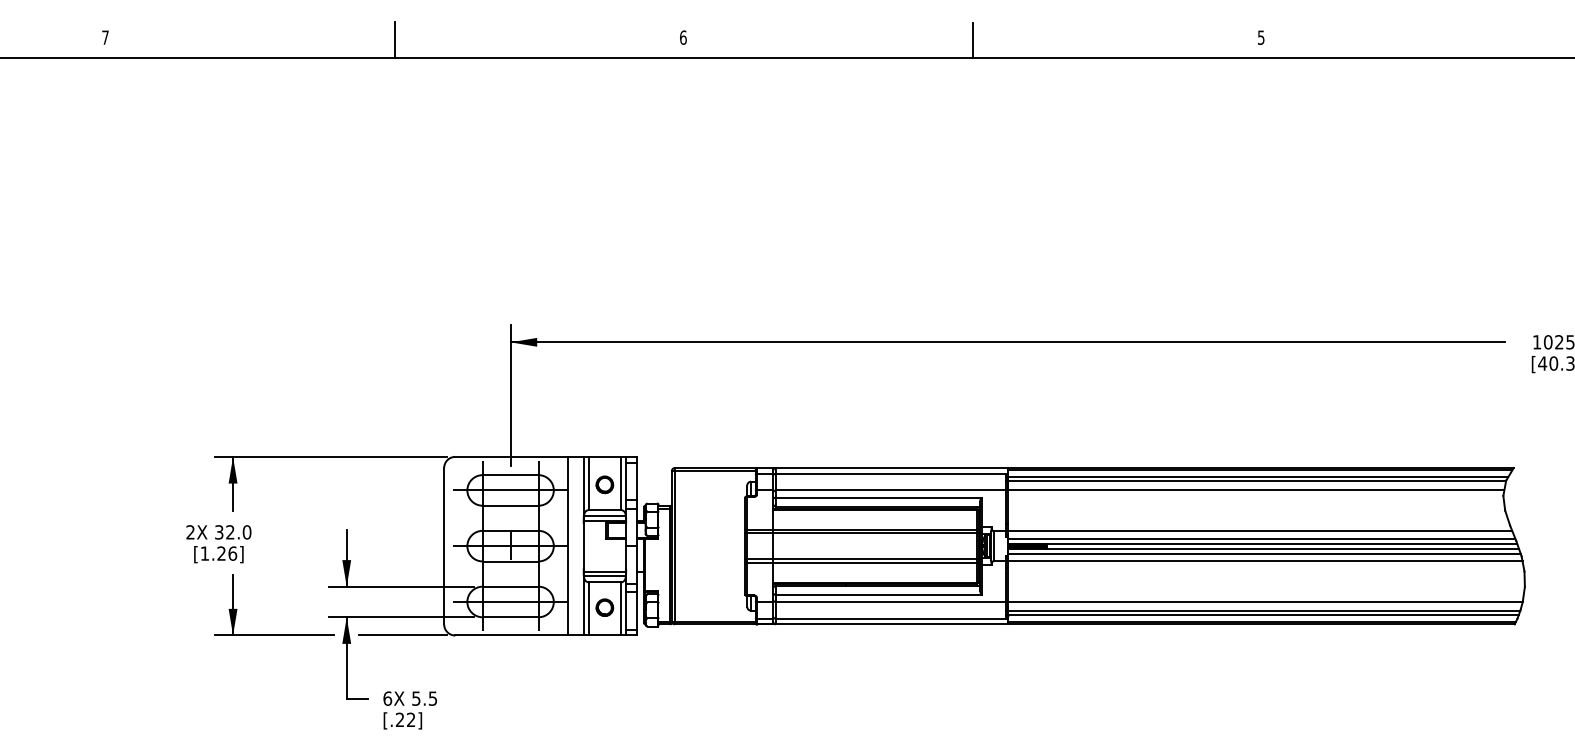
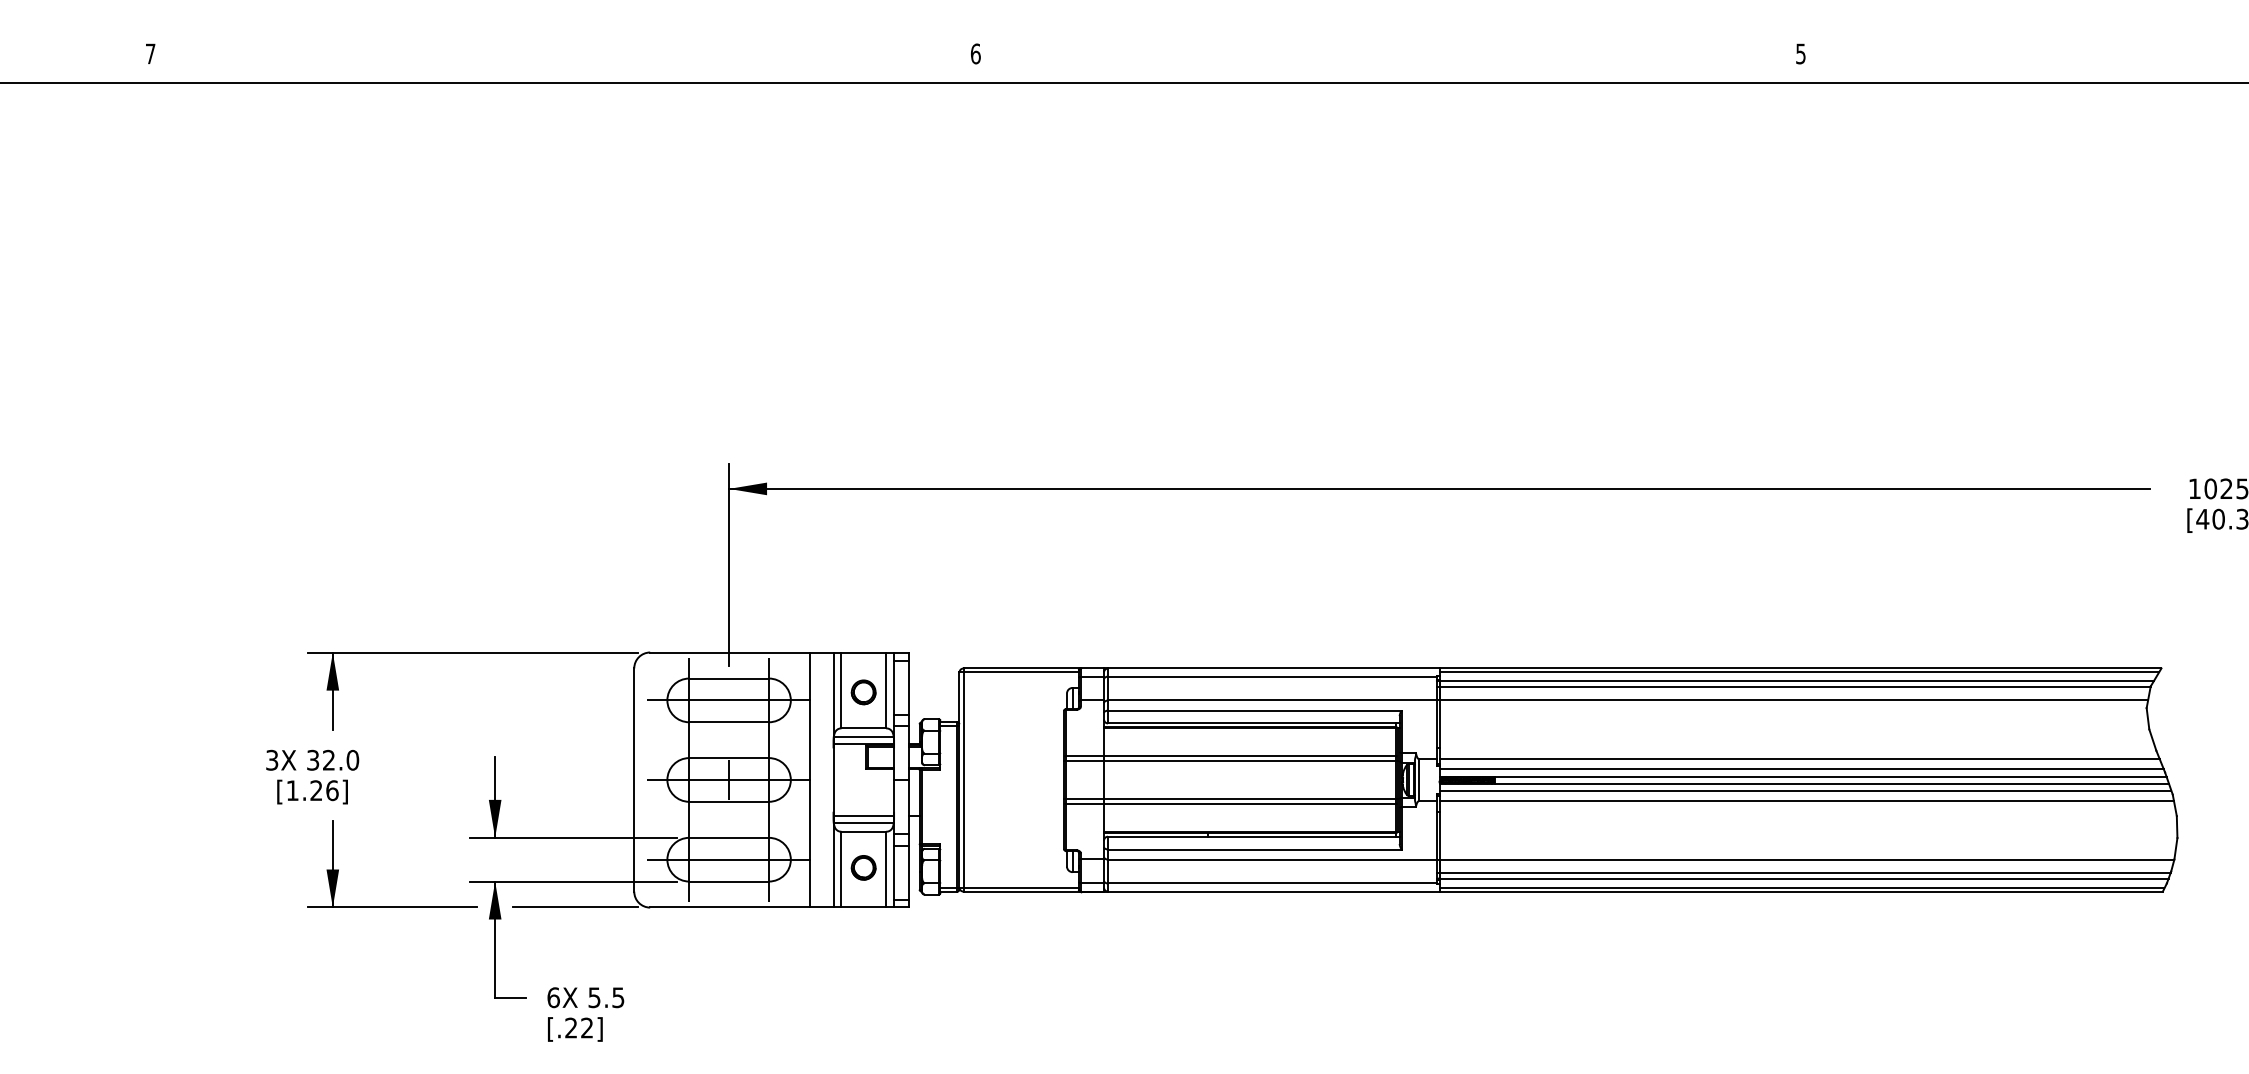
line: (395, 39) -> (564, 56), removed
line: (973, 39) -> (1390, 56), removed
text: (190, 532) -> (272, 760), 2X -> 3X

